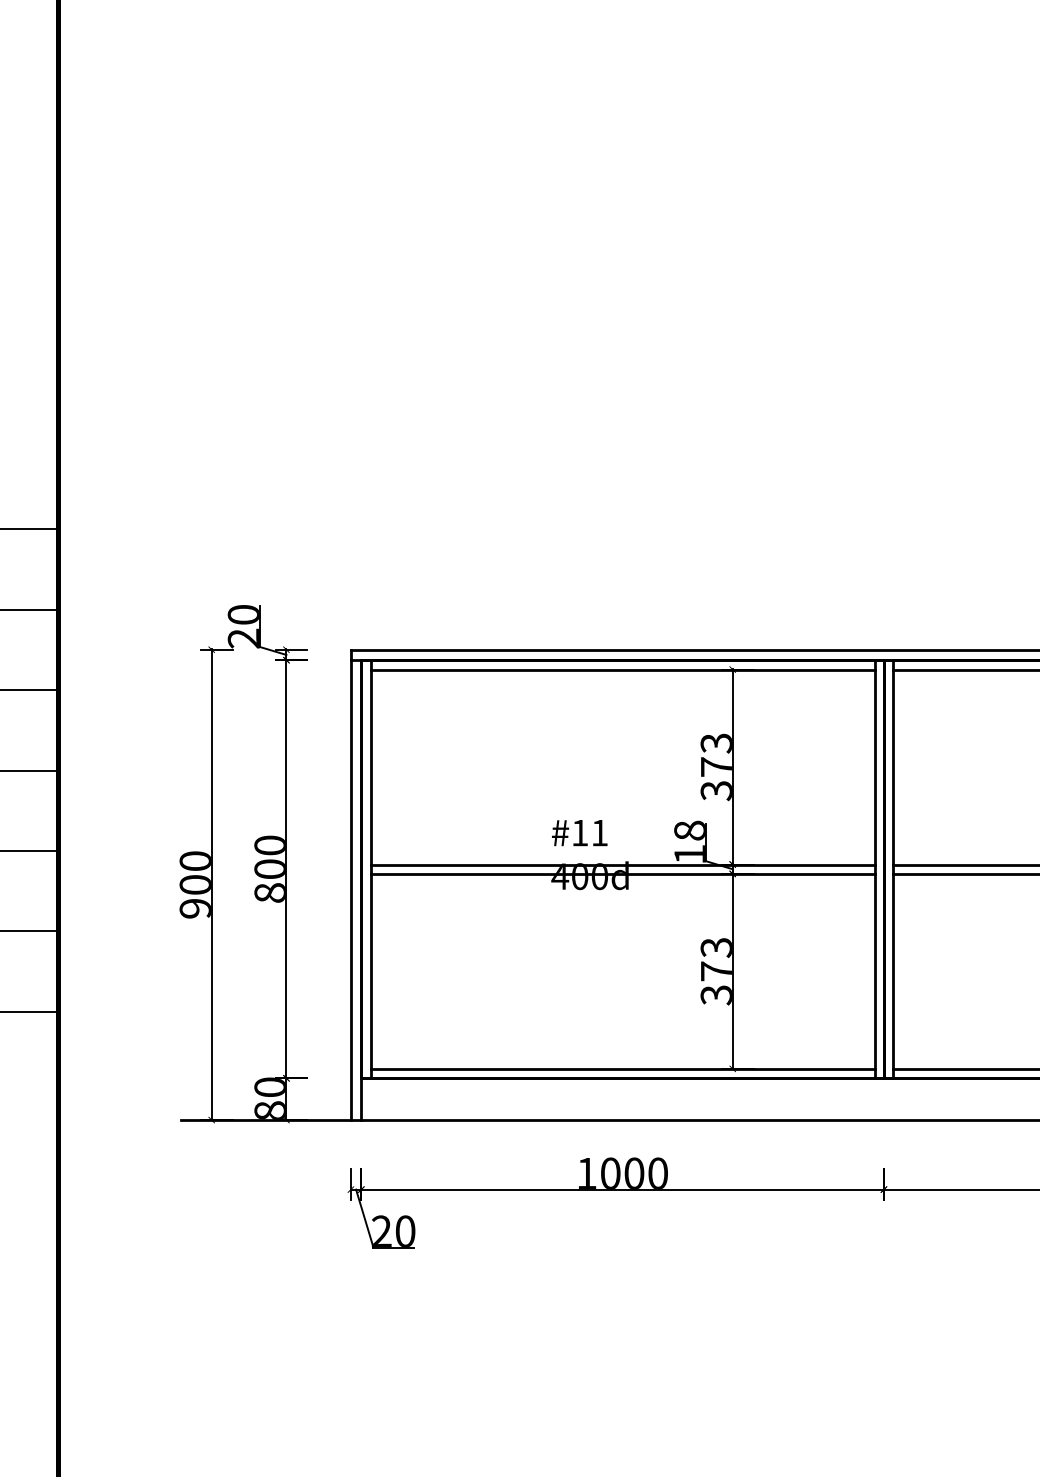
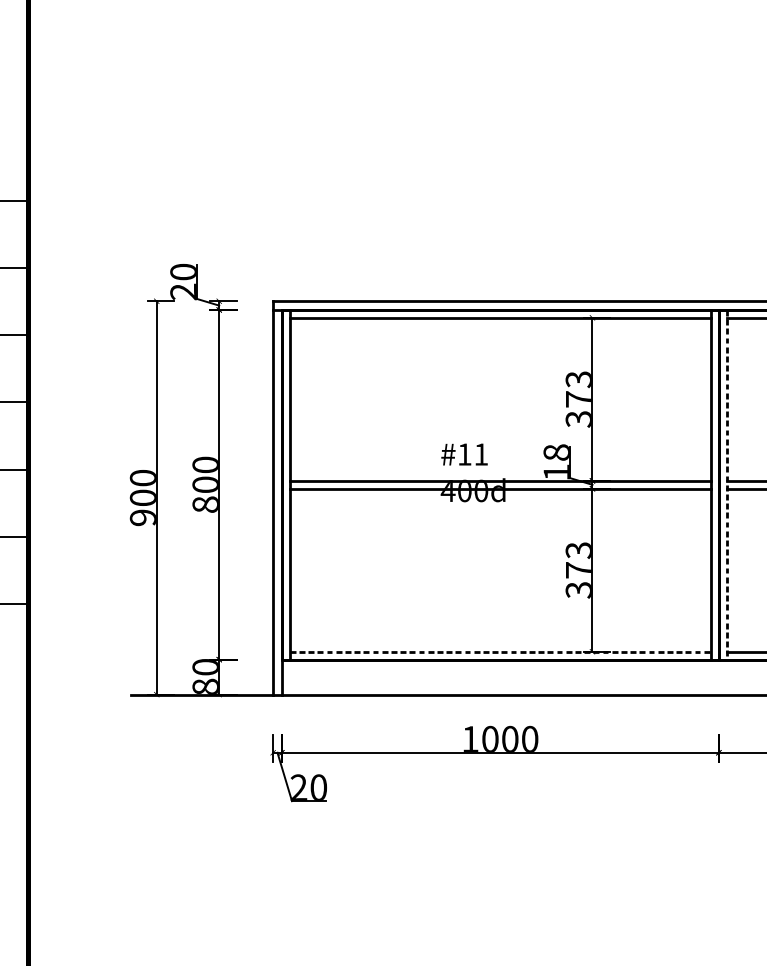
line: (893, 869) -> (726, 485), solid -> dashed
line: (622, 1068) -> (500, 651), solid -> dashed

